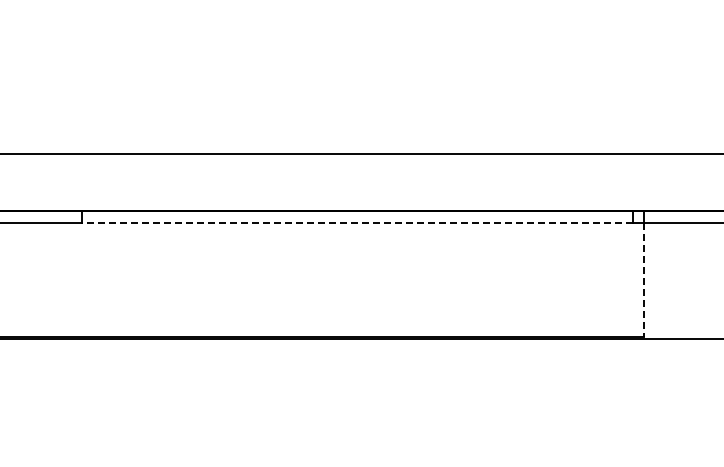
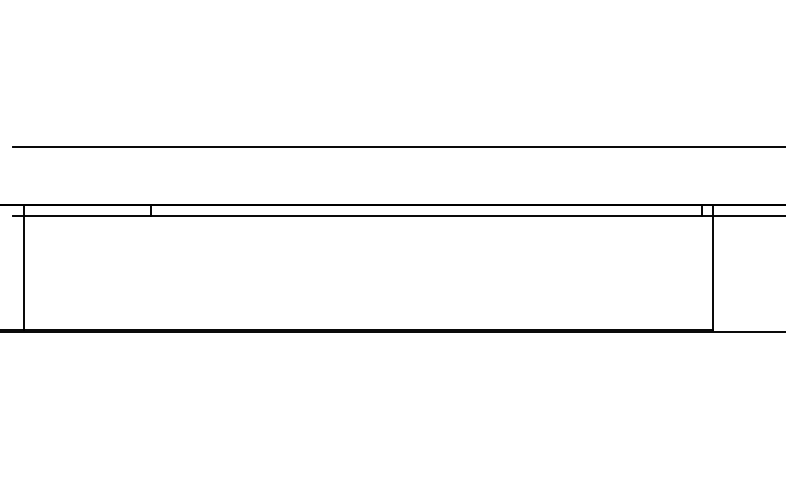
line: (356, 222) -> (425, 215), dashed -> solid
line: (643, 280) -> (712, 273), dashed -> solid

